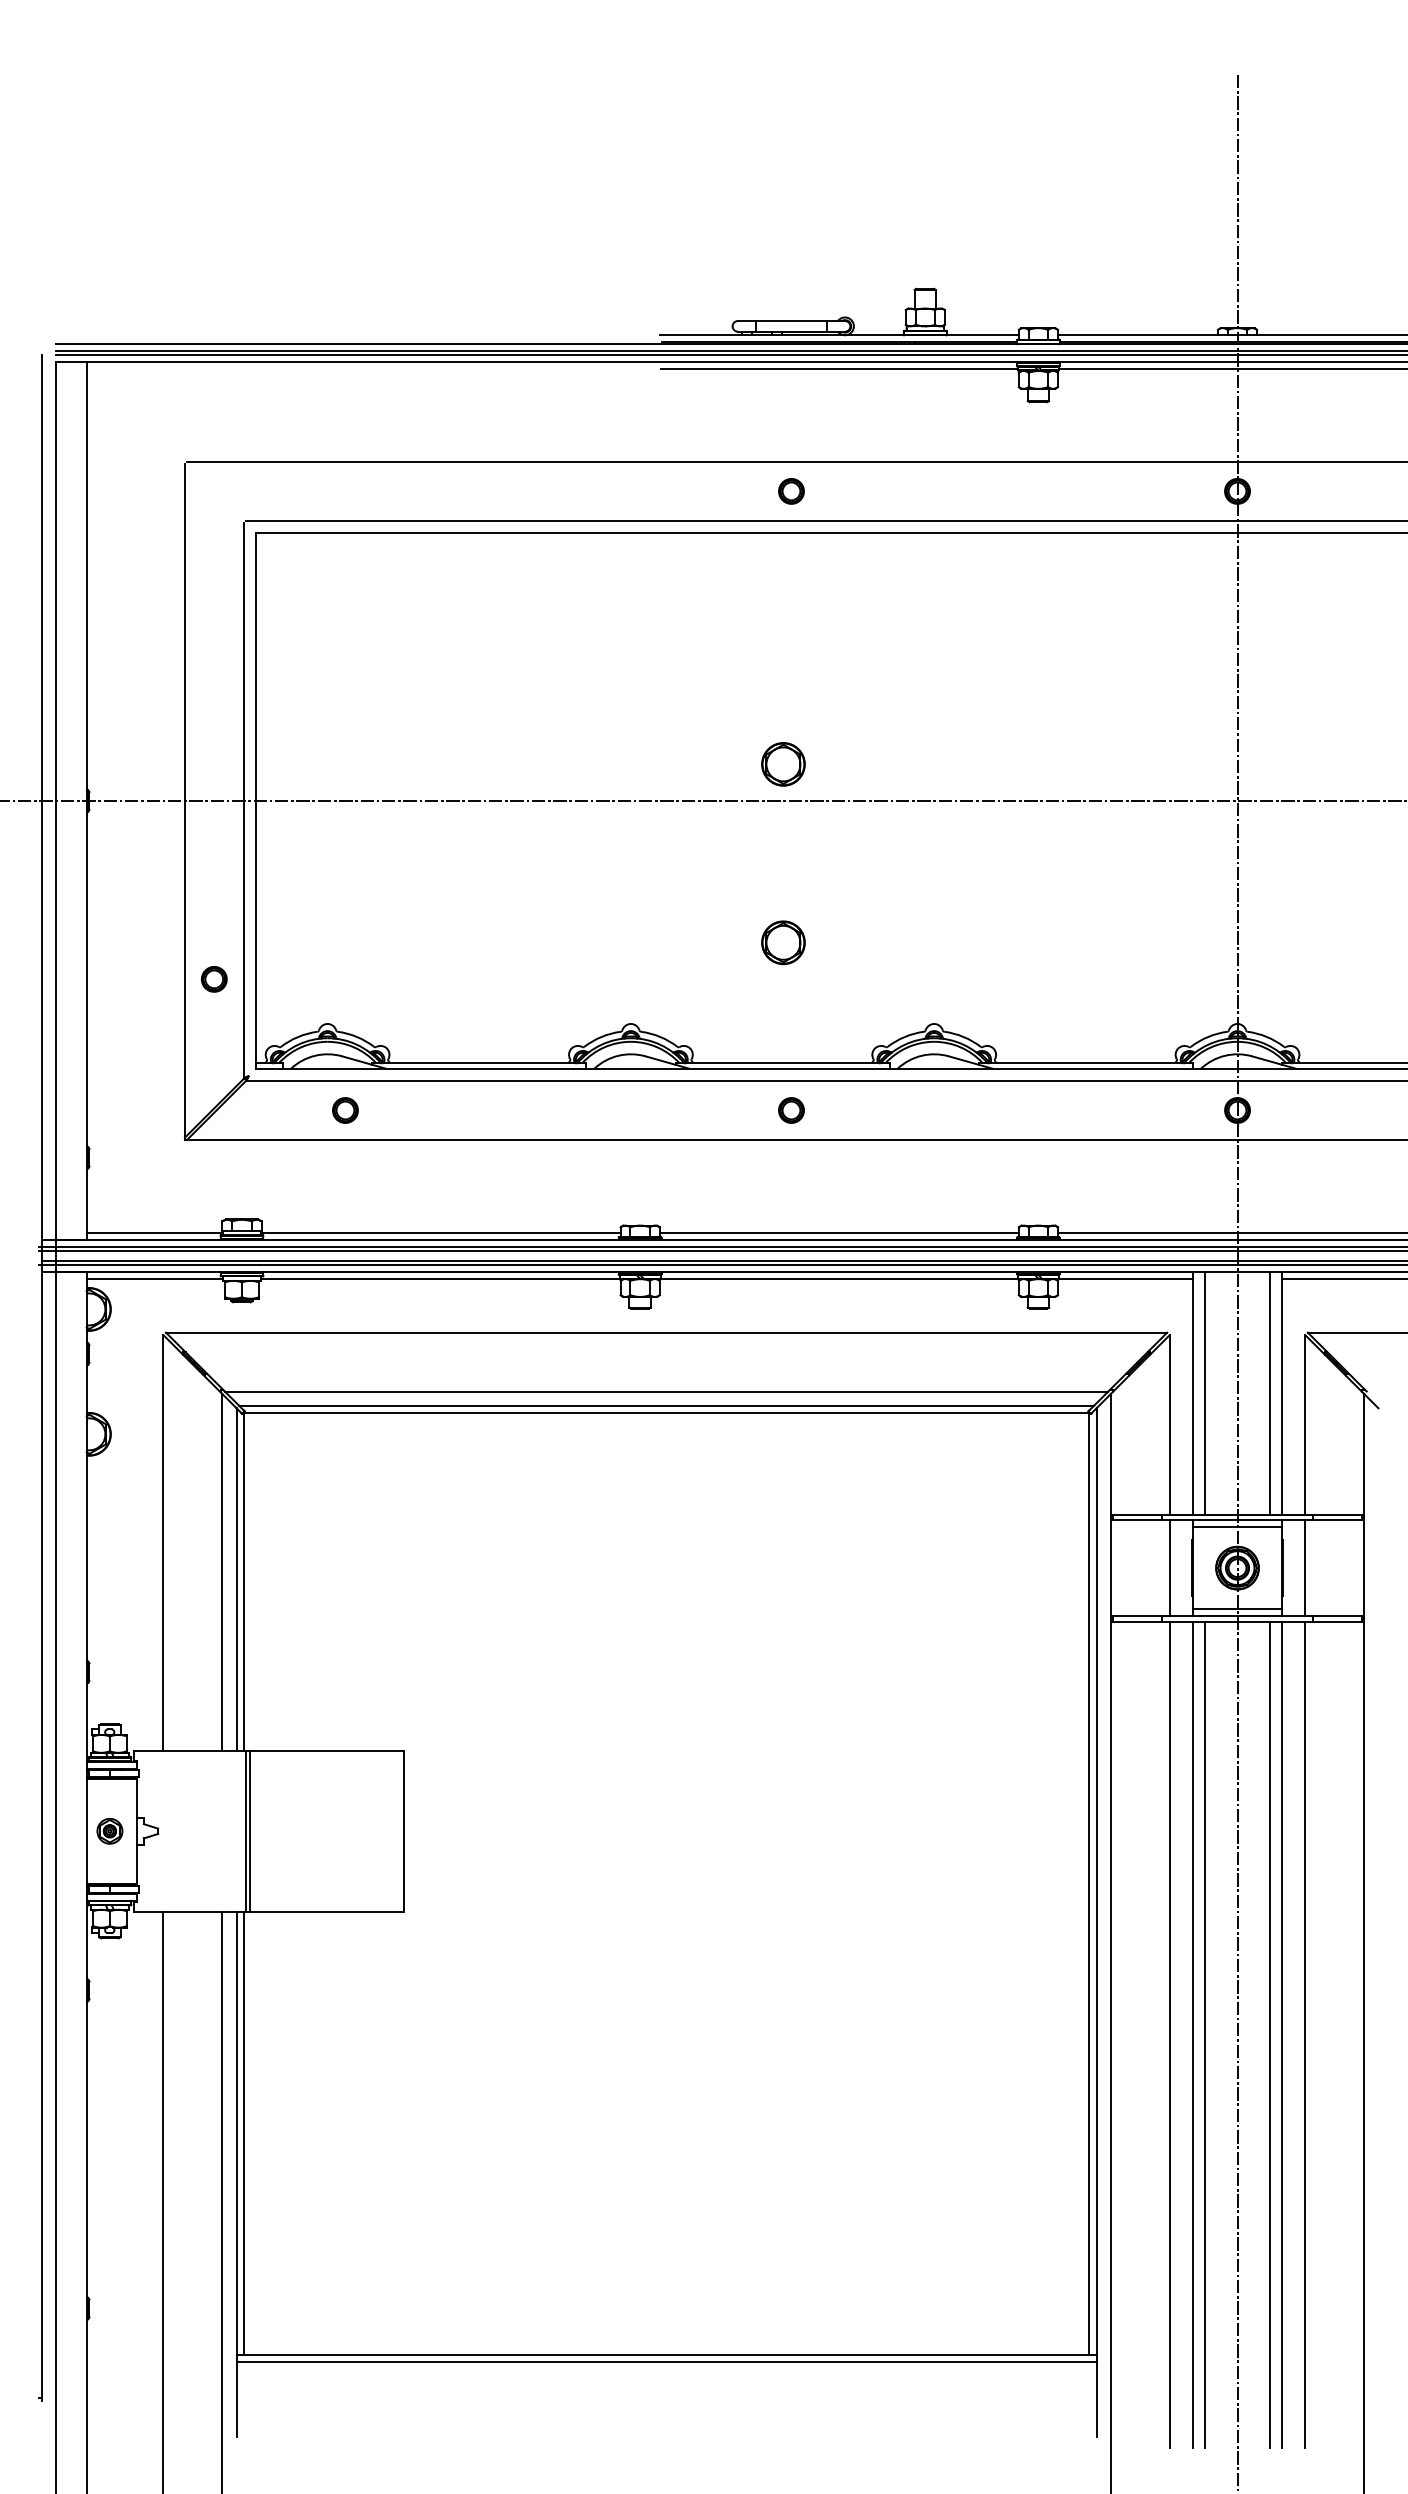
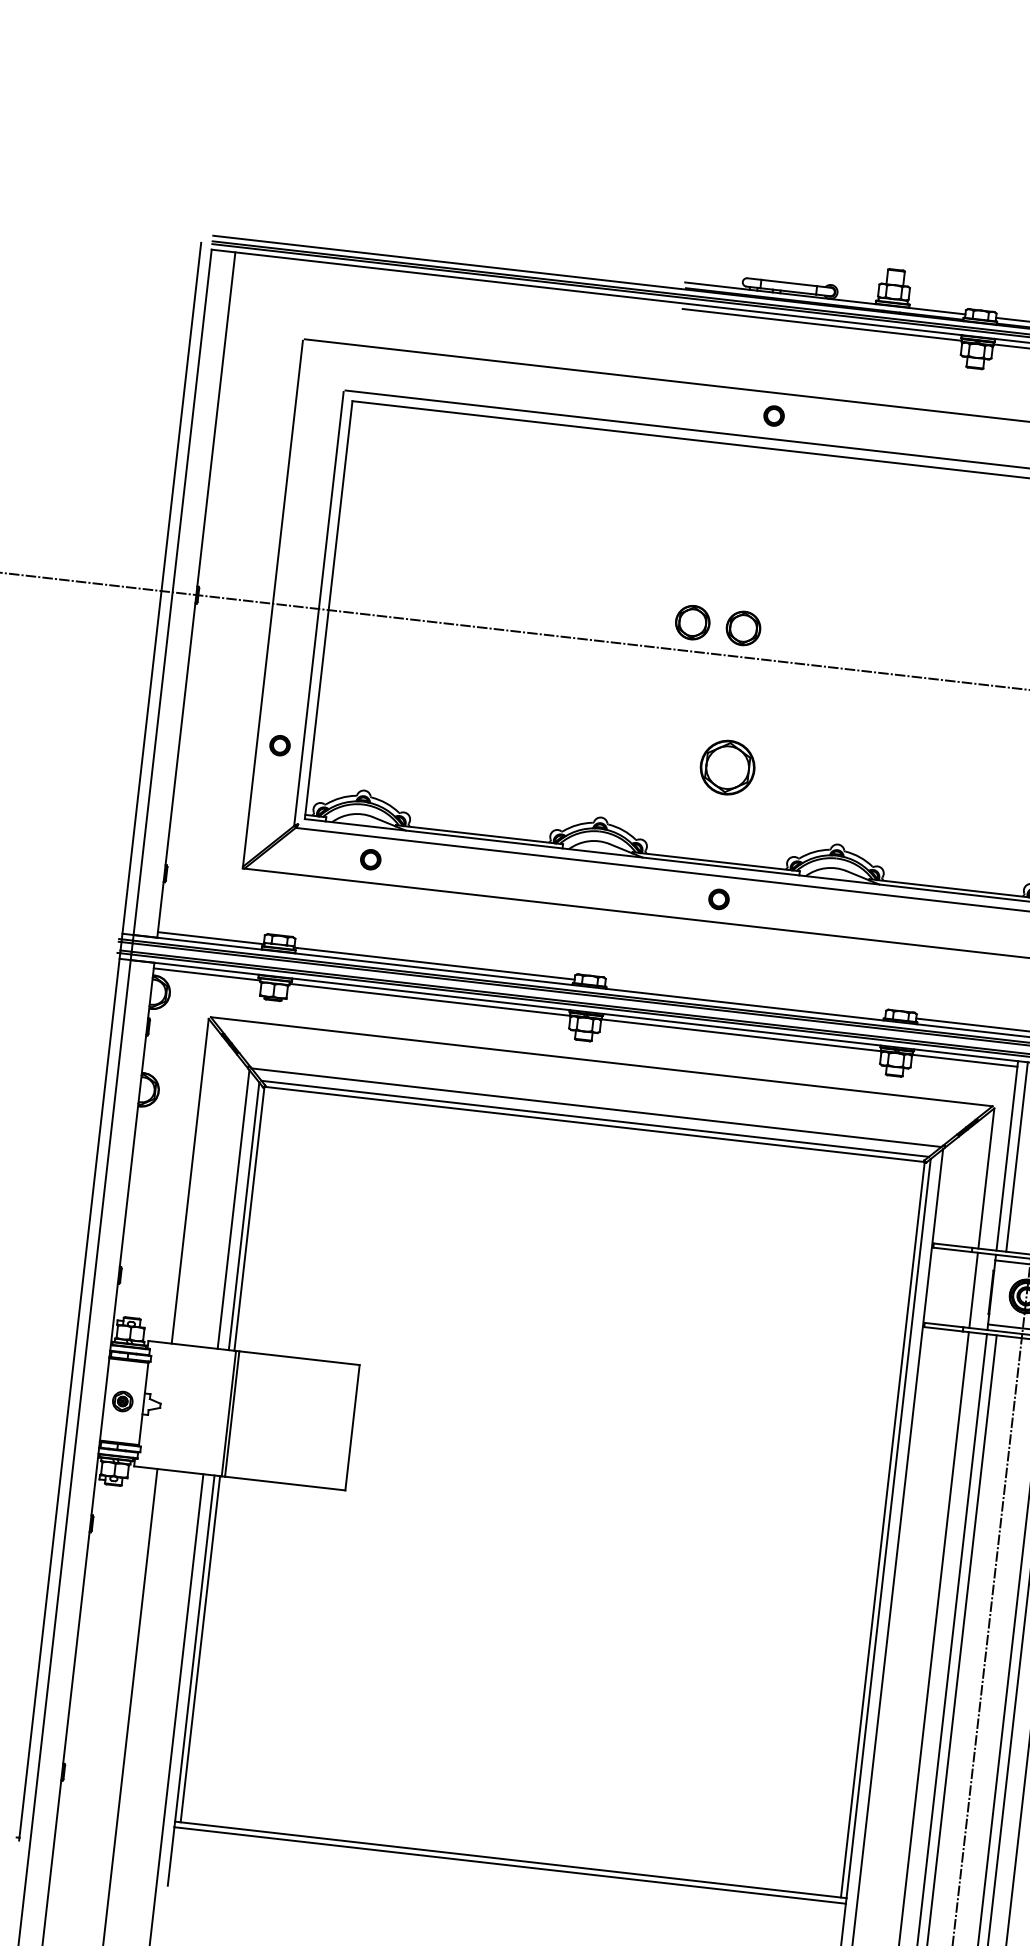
part: (718, 764) -> (692, 622), added
part: (783, 942) -> (727, 767), size x1.6
line: (838, 1232) -> (744, 998), removed

